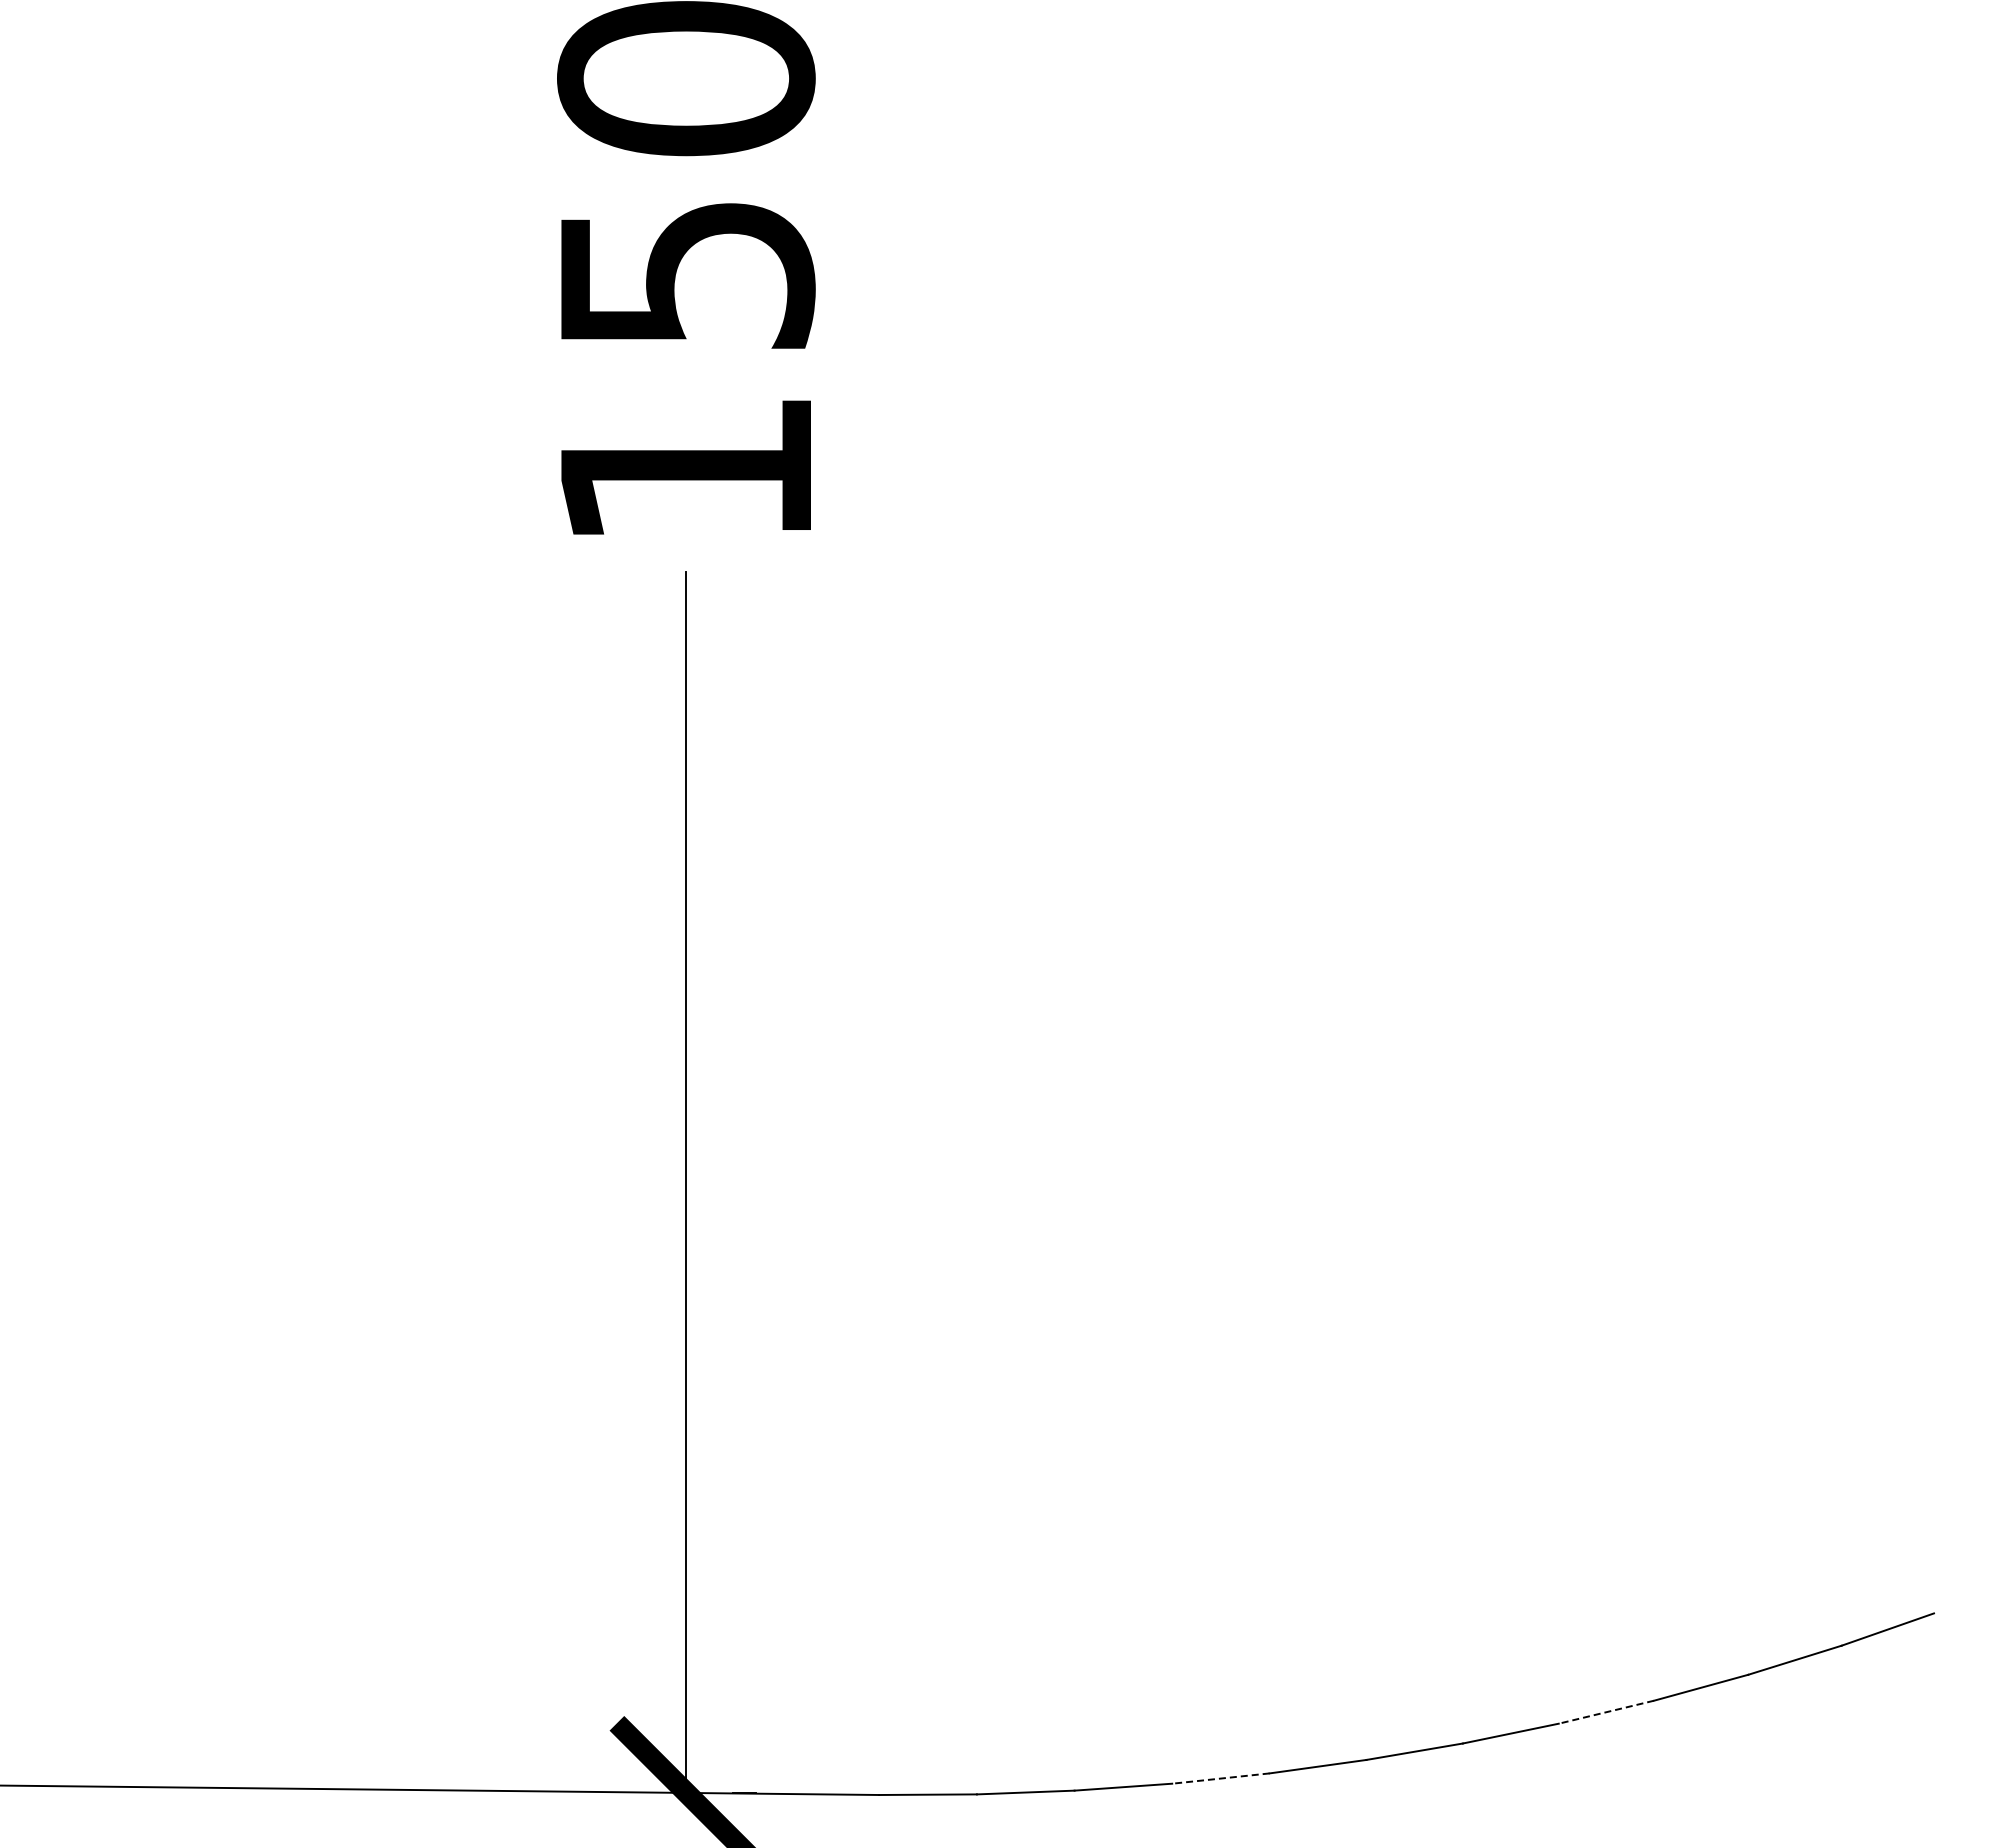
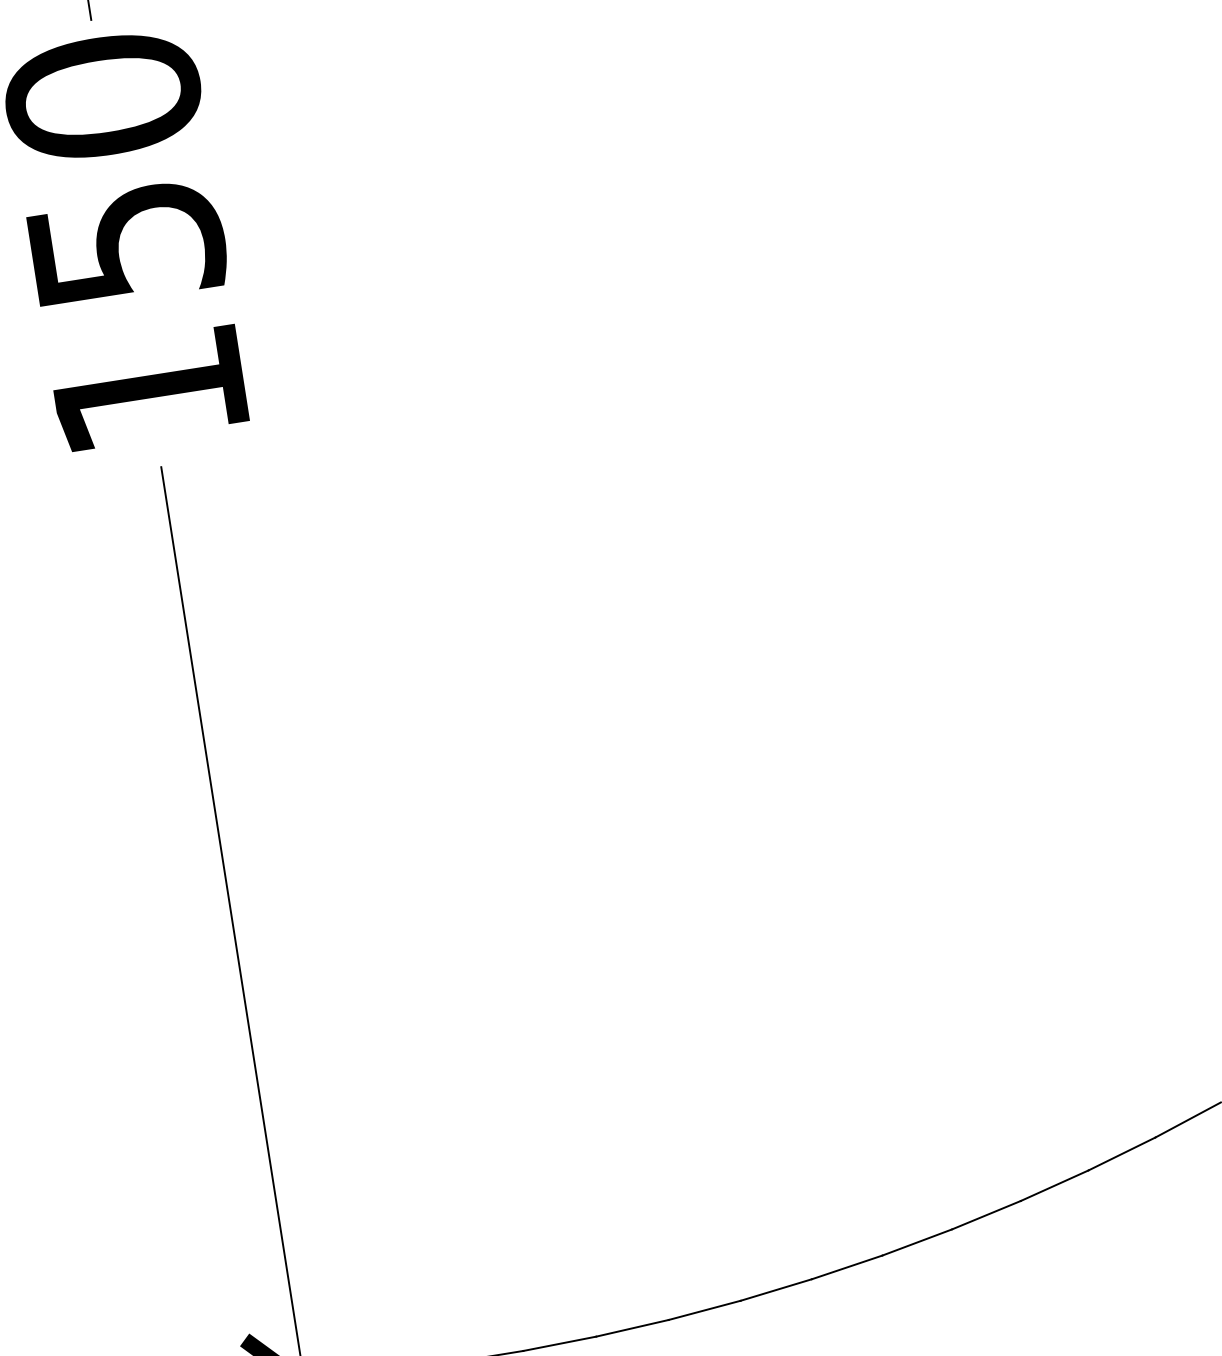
line: (1606, 1712) -> (986, 1215), dashed -> solid
line: (1220, 1778) -> (704, 1310), dashed -> solid

